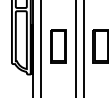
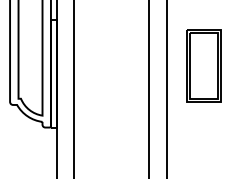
part: (58, 46) -> (111, 66), removed

